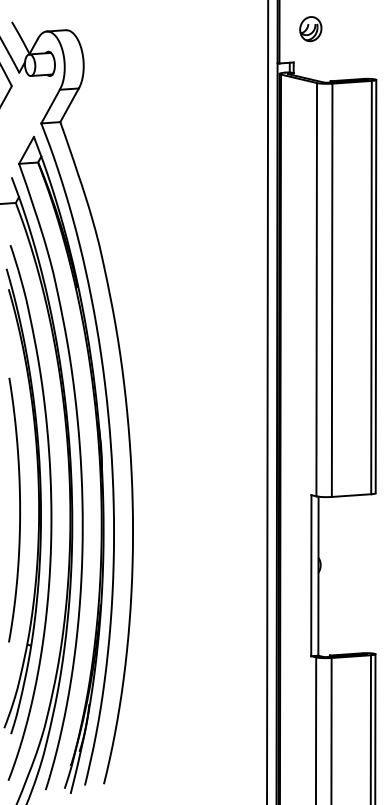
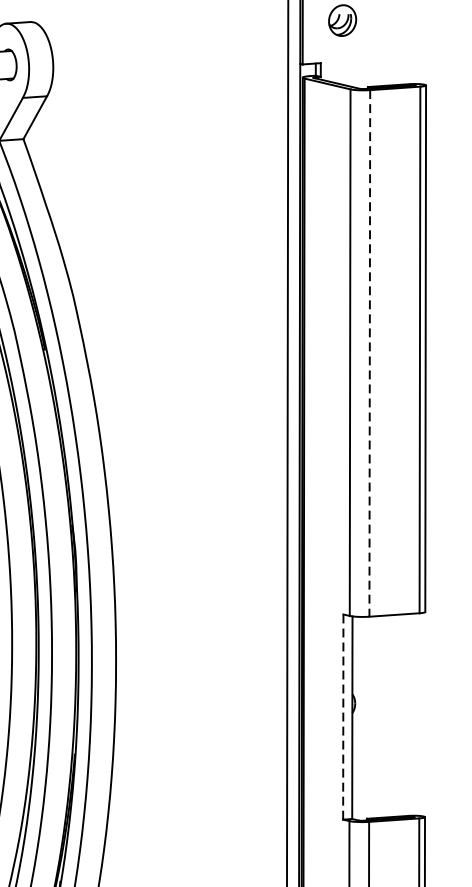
line: (332, 290) -> (370, 353), solid -> dashed
line: (311, 575) -> (343, 716), solid -> dashed

